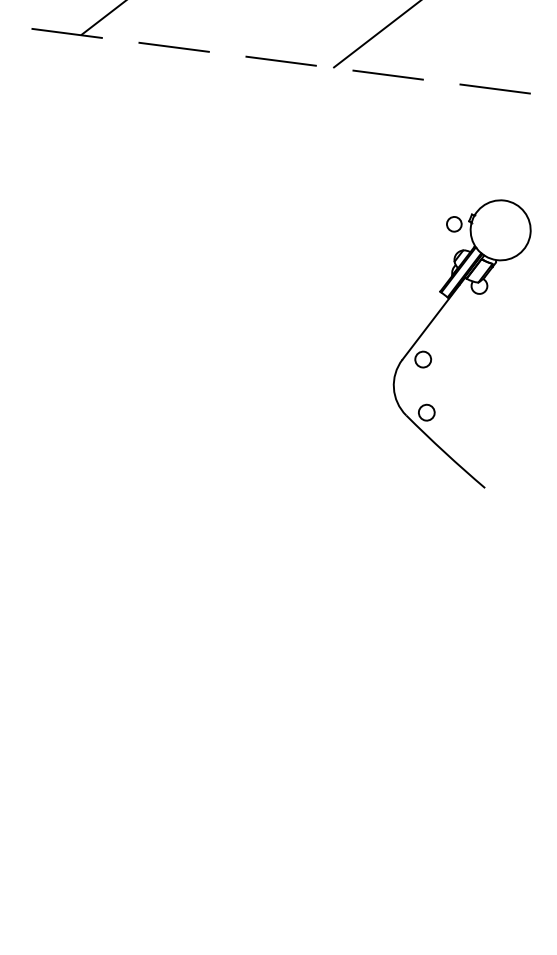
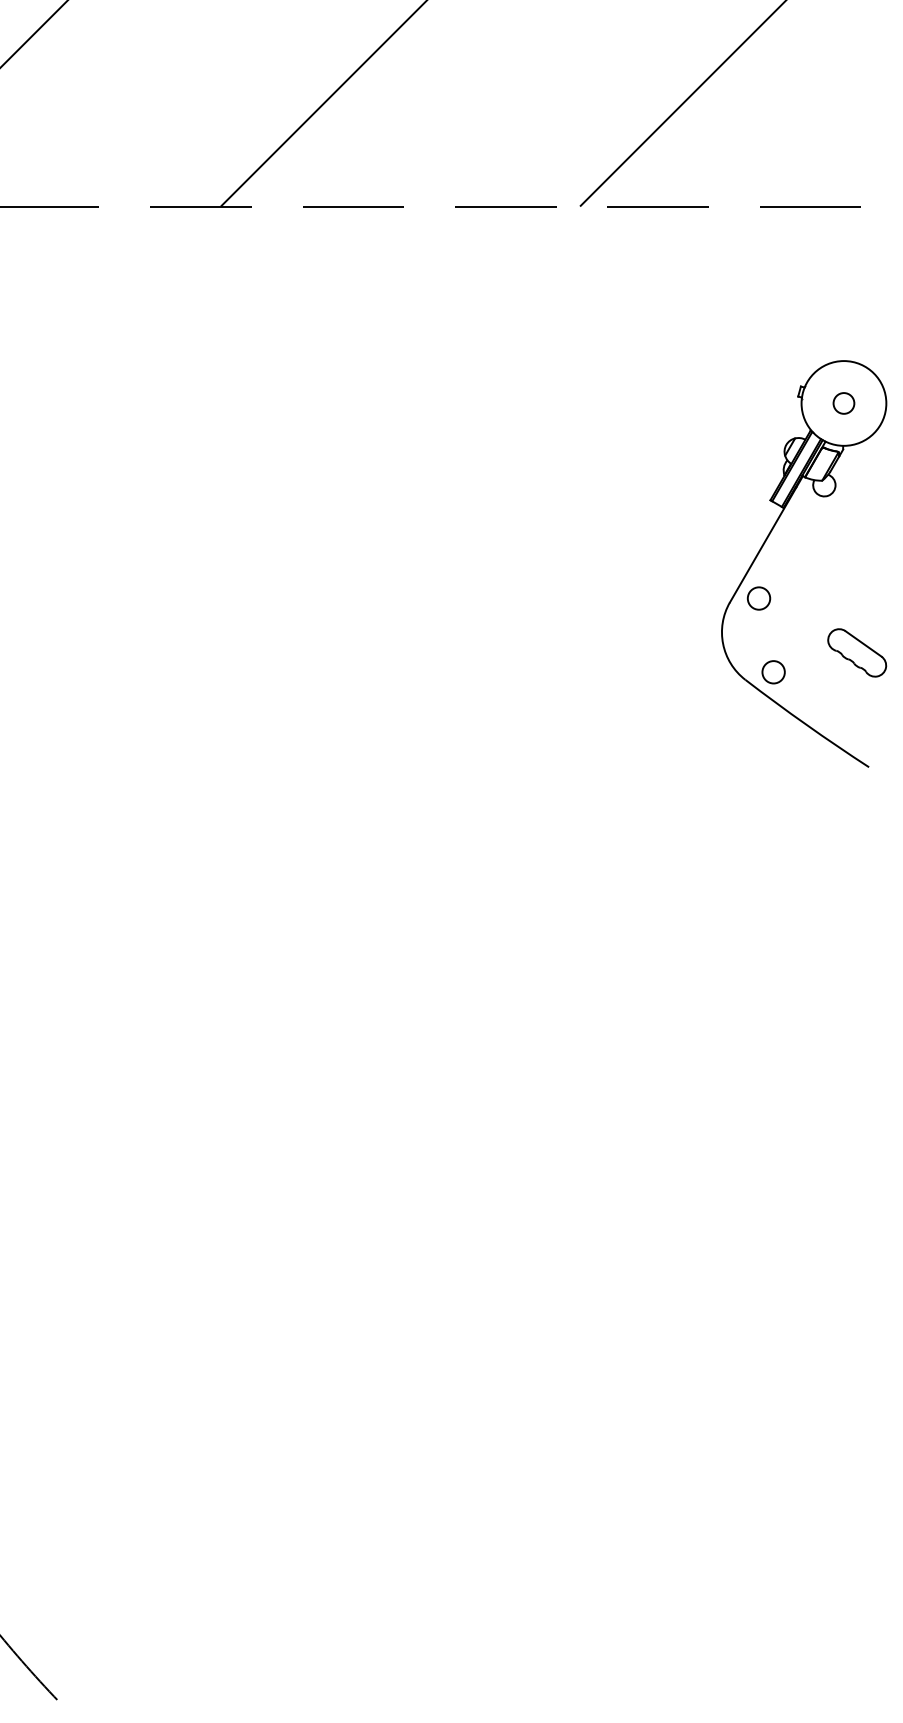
circle: (454, 224) -> (843, 403), moved
part: (487, 406) -> (857, 652), added

